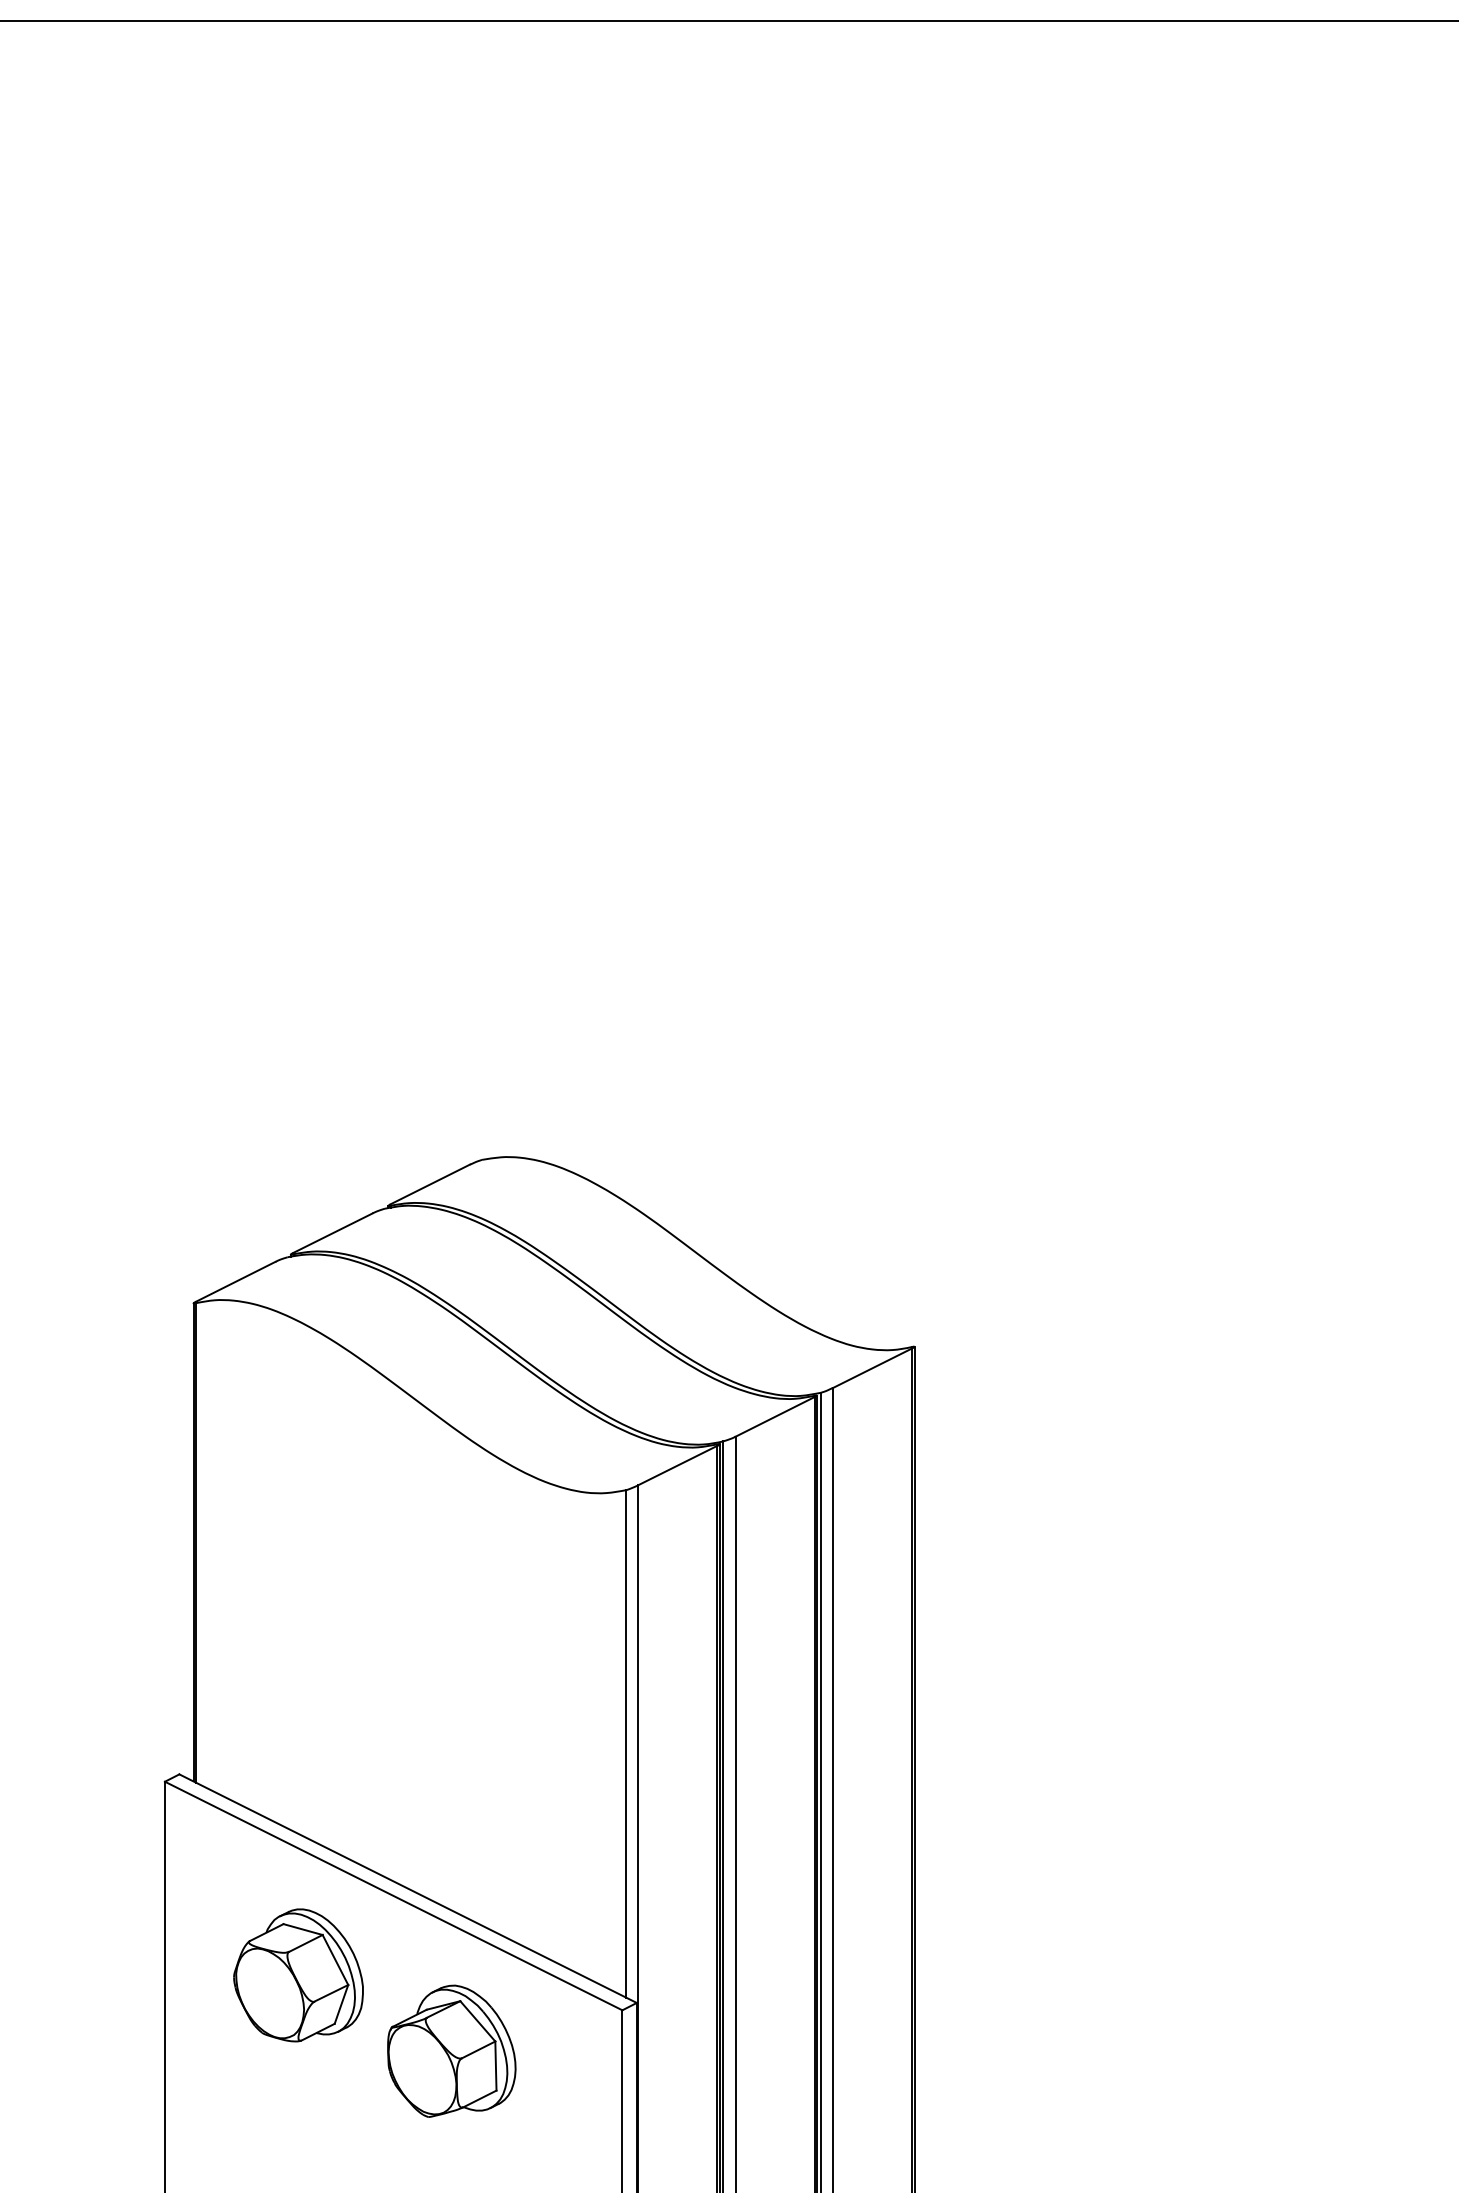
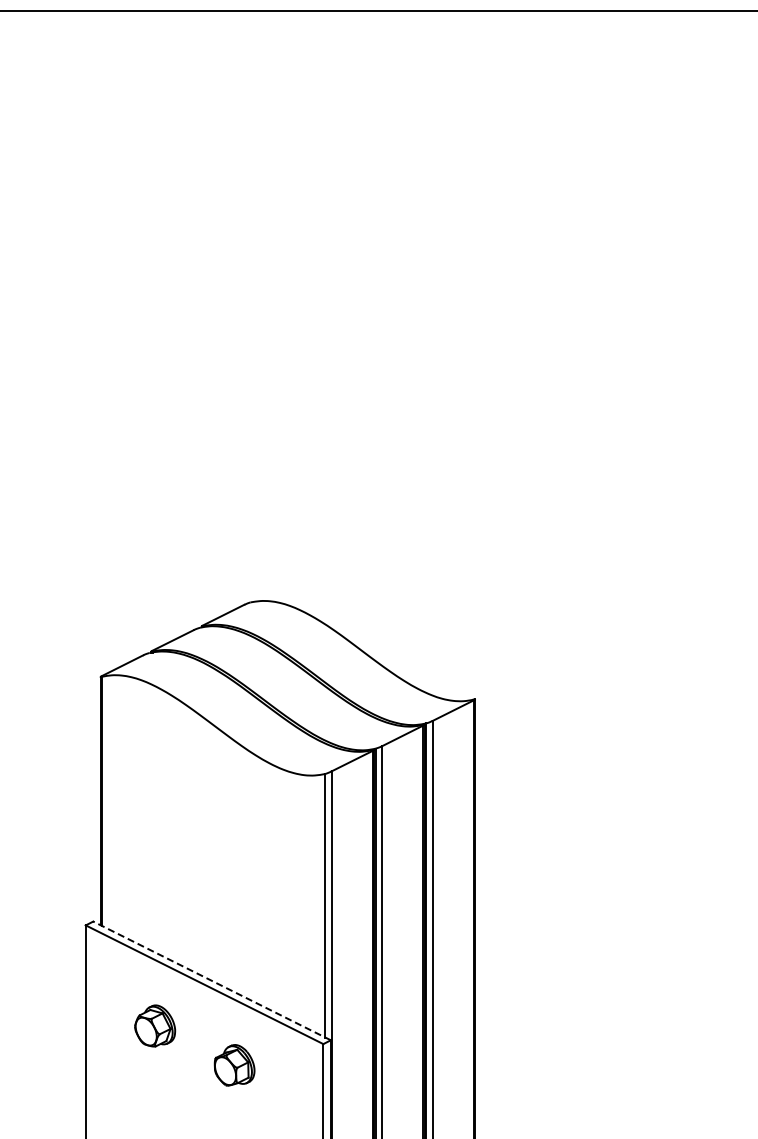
line: (408, 1887) -> (212, 980), solid -> dashed
part: (297, 1974) -> (154, 1025), size x0.6
part: (451, 2051) -> (234, 1065), size x0.6

